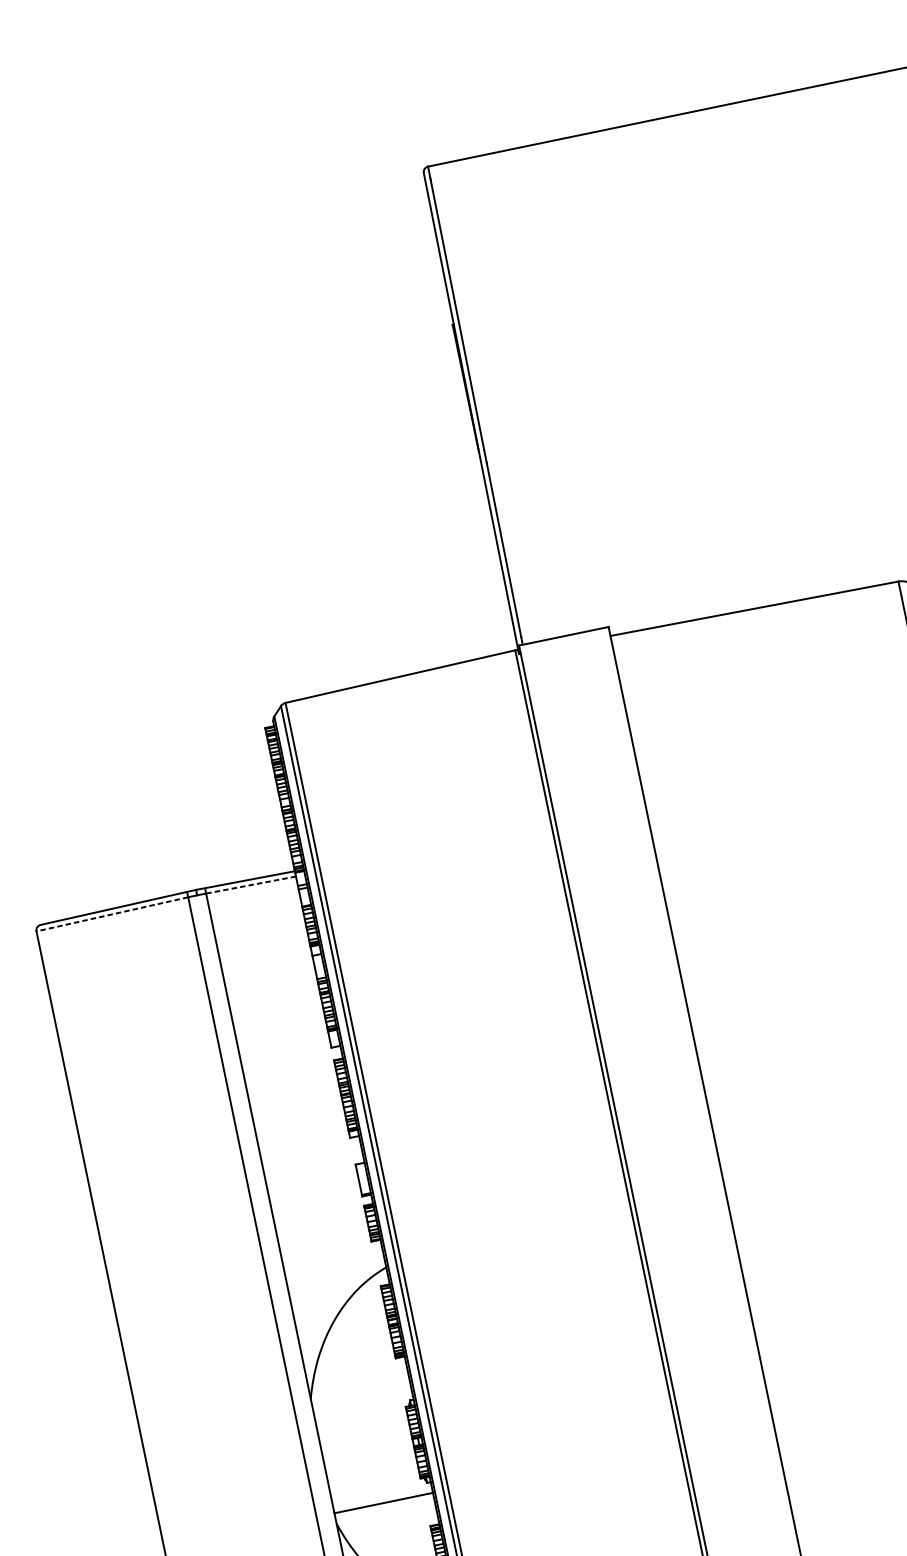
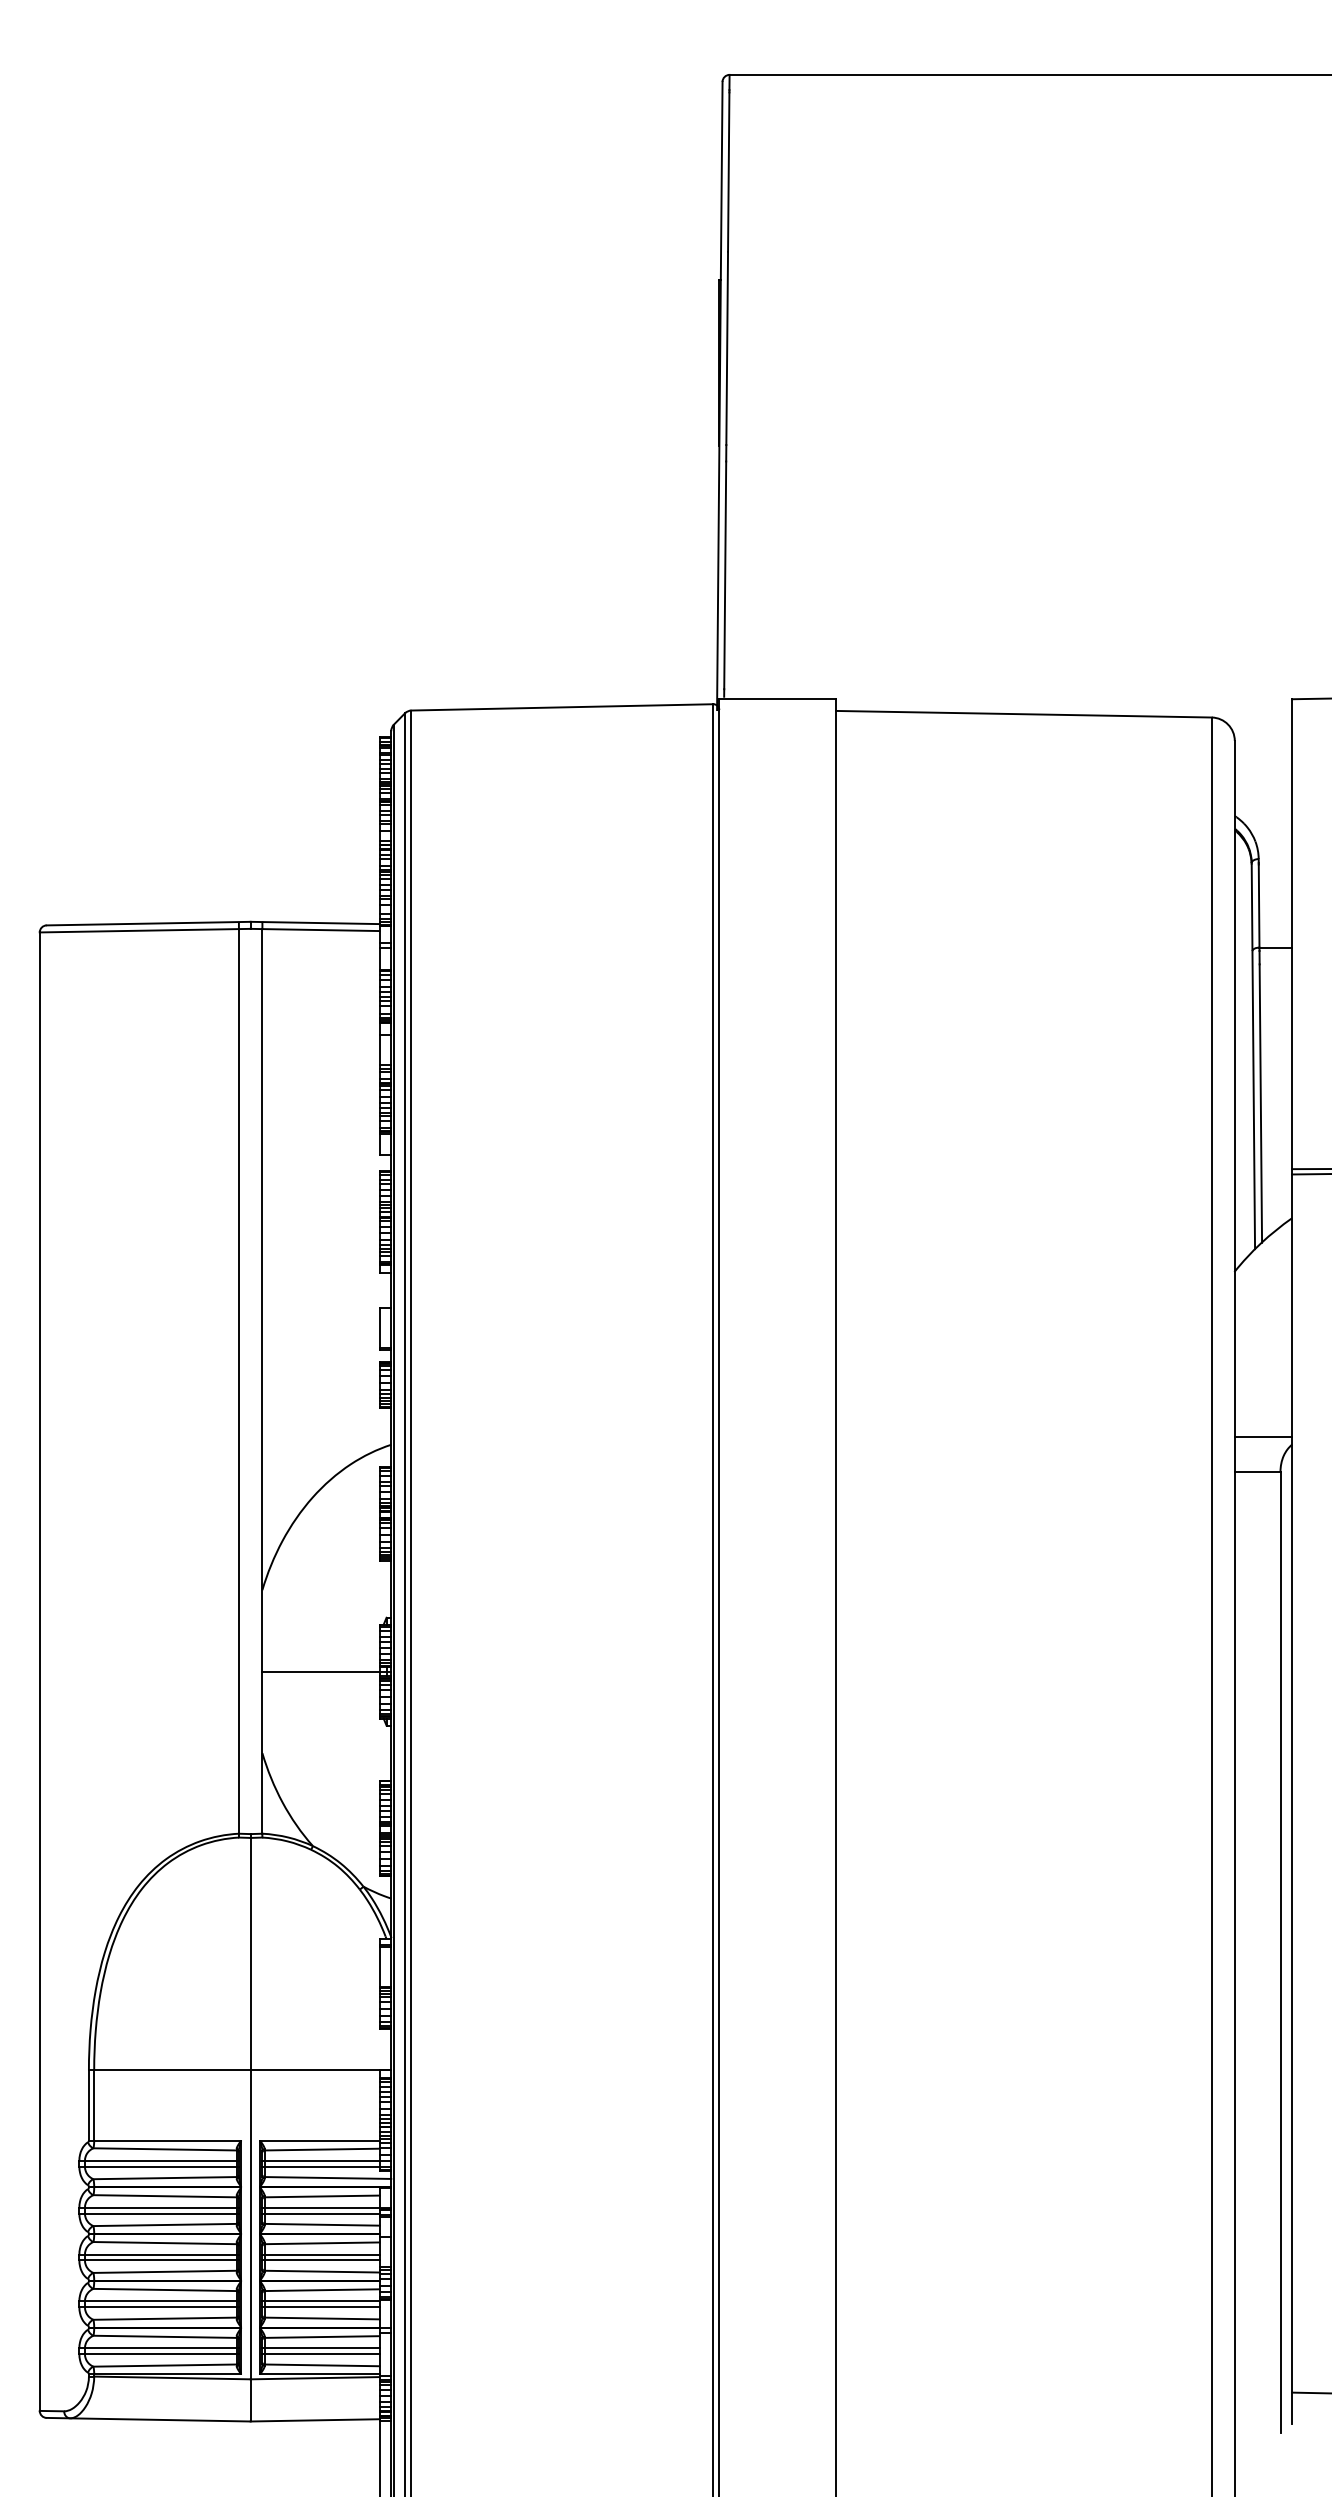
line: (250, 885) -> (320, 930), dashed -> solid
line: (112, 914) -> (139, 930), dashed -> solid
line: (383, 1502) -> (326, 1671), moved

